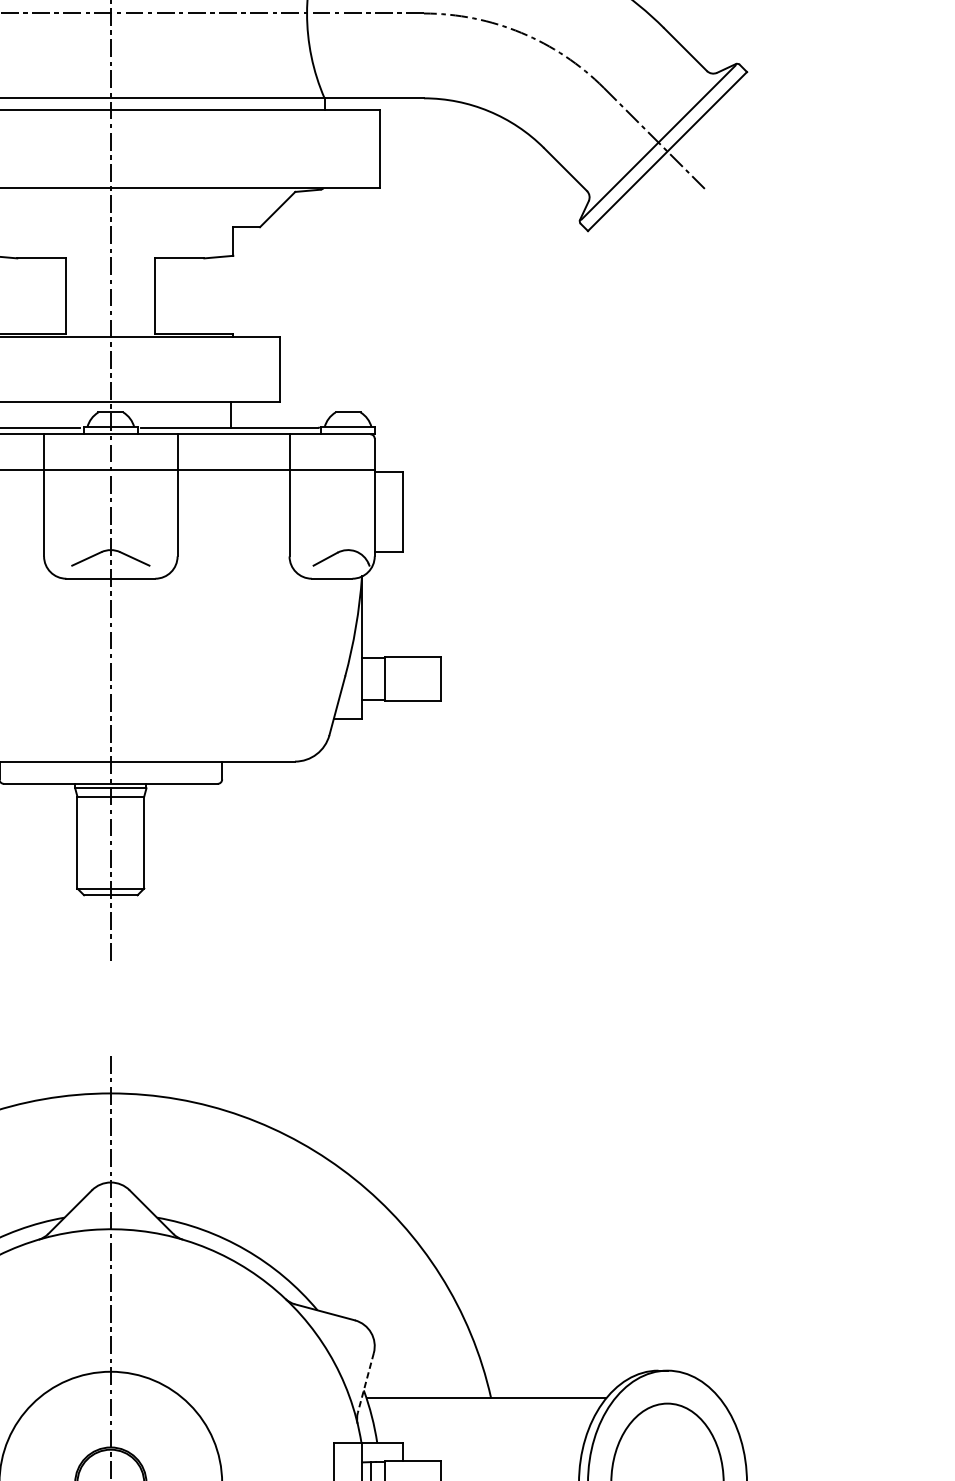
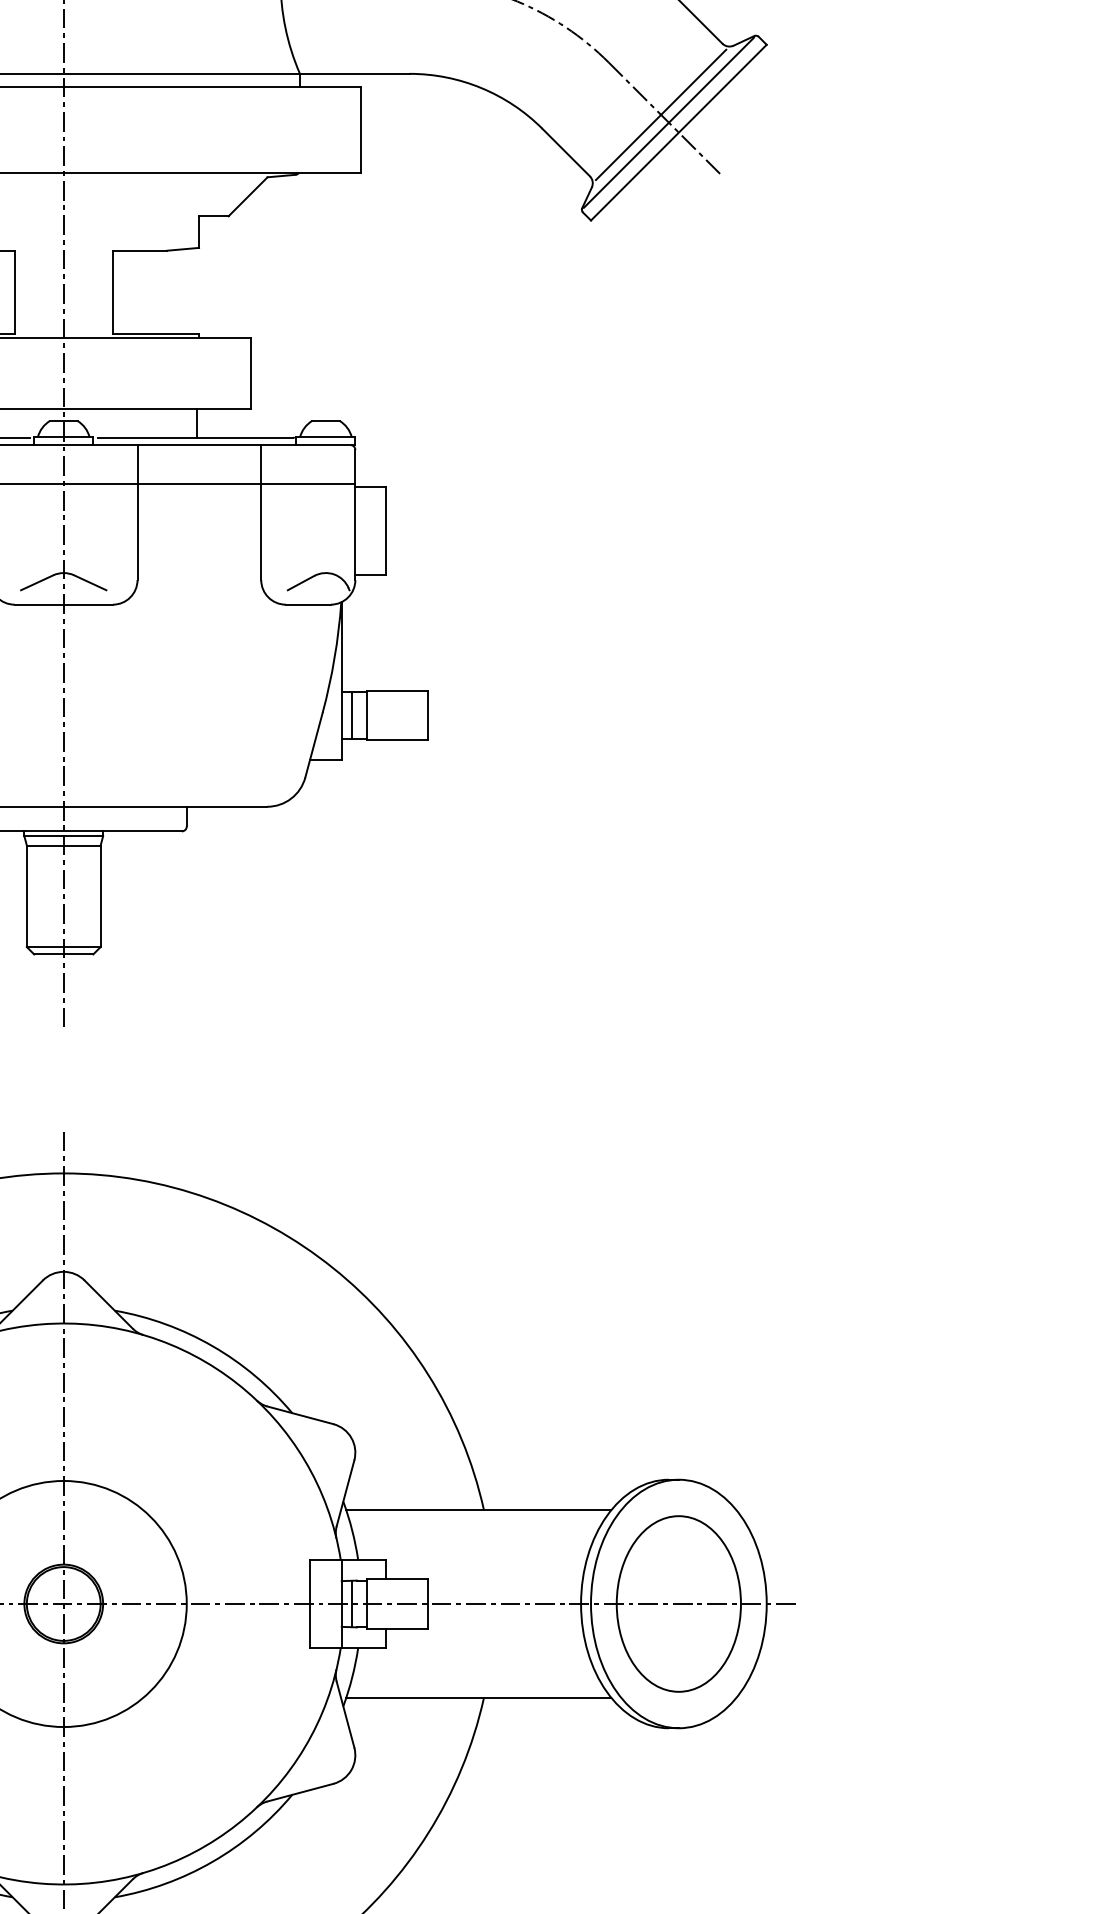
line: (650, 135) -> (660, 114), added
line: (371, 679) -> (351, 715), added
line: (365, 1383) -> (345, 1493), dashed -> solid

